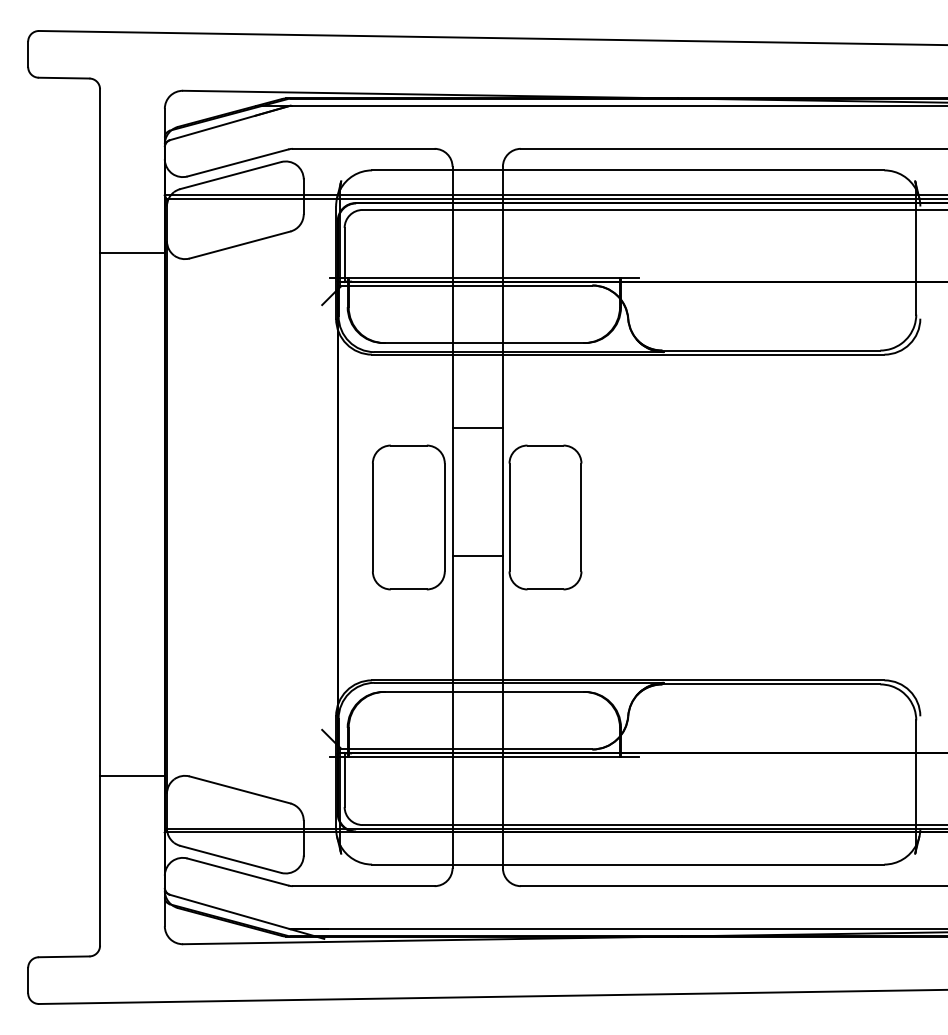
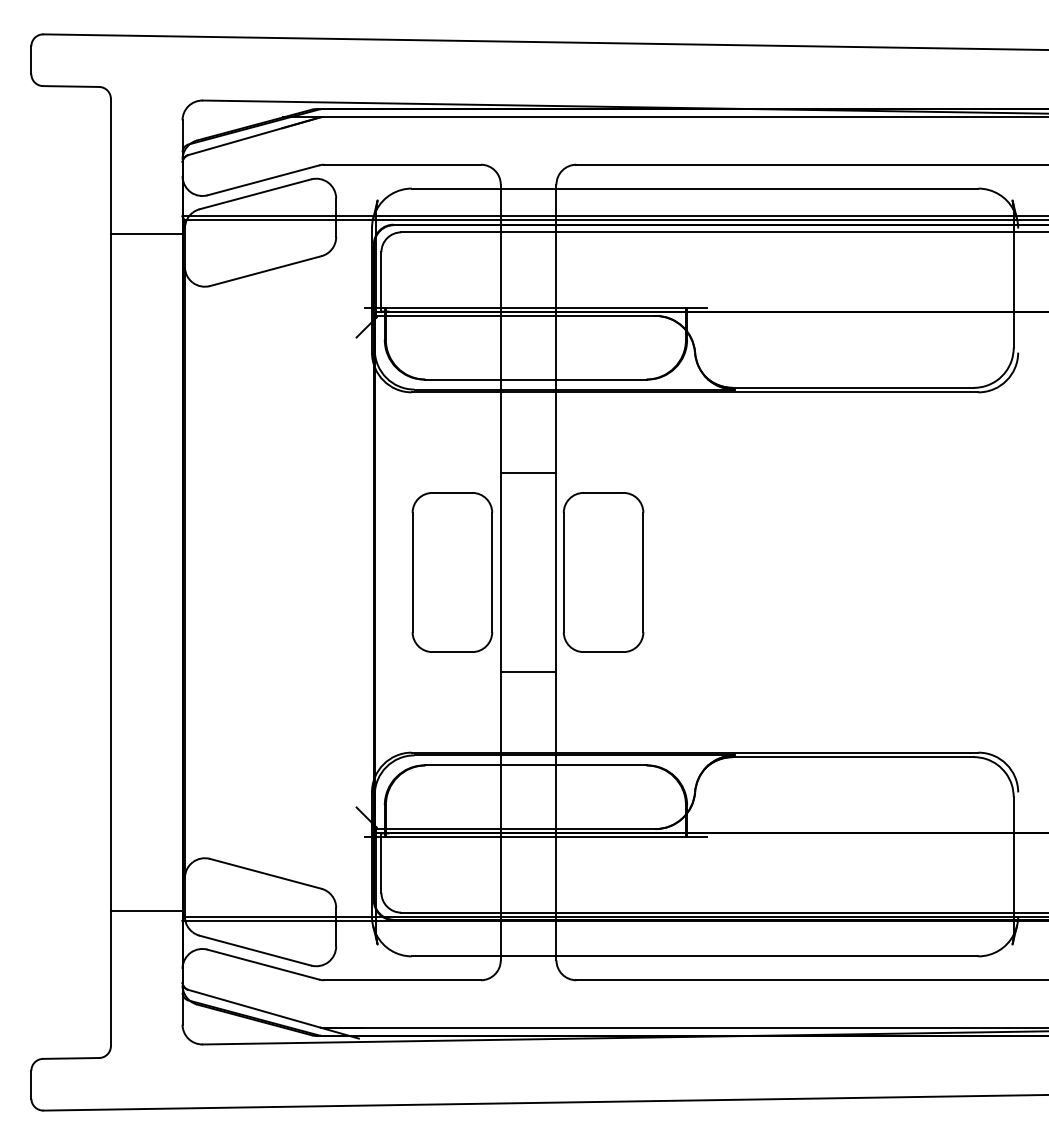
line: (132, 253) -> (146, 234), moved
line: (477, 555) -> (528, 671), moved
line: (132, 776) -> (146, 910), moved

